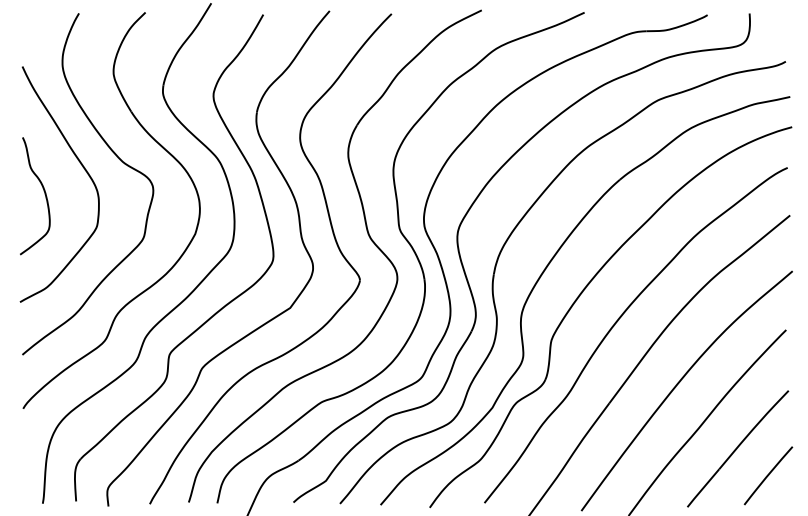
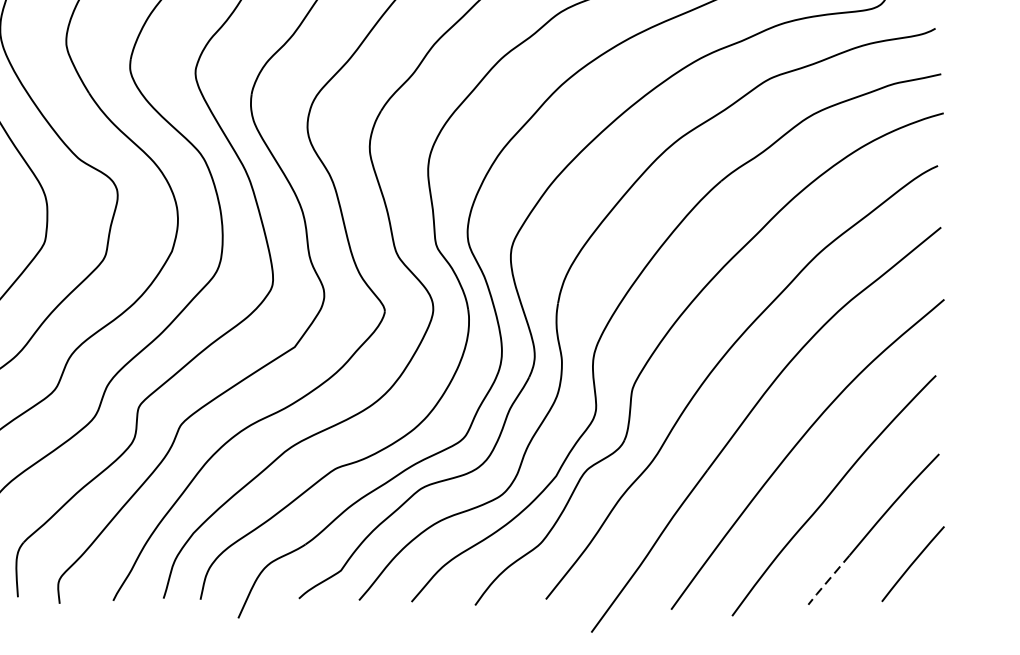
line: (702, 488) -> (827, 580), solid -> dashed

